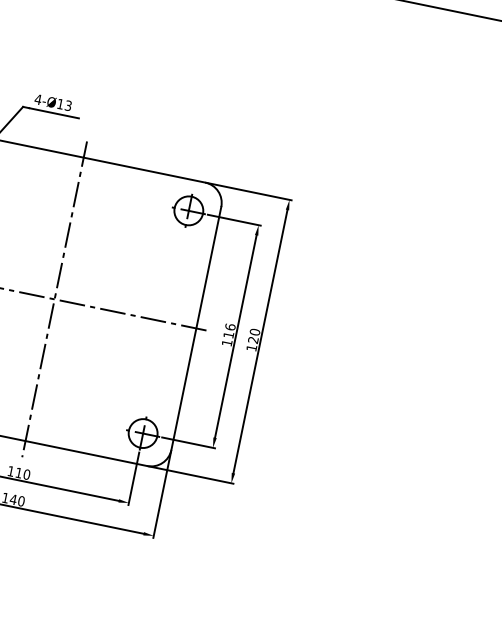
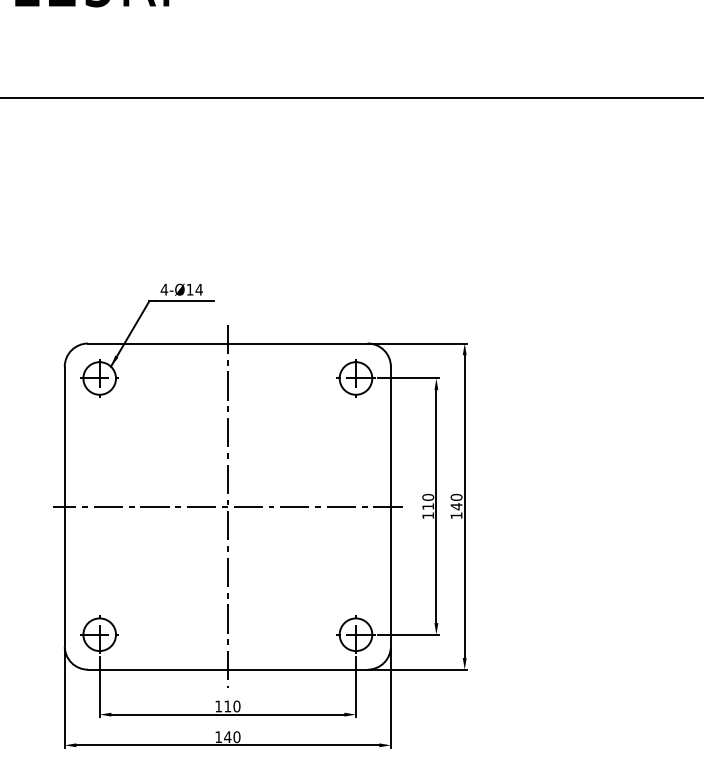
text: (67, 105) -> (198, 289), 4-Ø13 -> 4-Ø14
text: (229, 326) -> (427, 496), 116 -> 110
text: (253, 340) -> (456, 506), 120 -> 140

